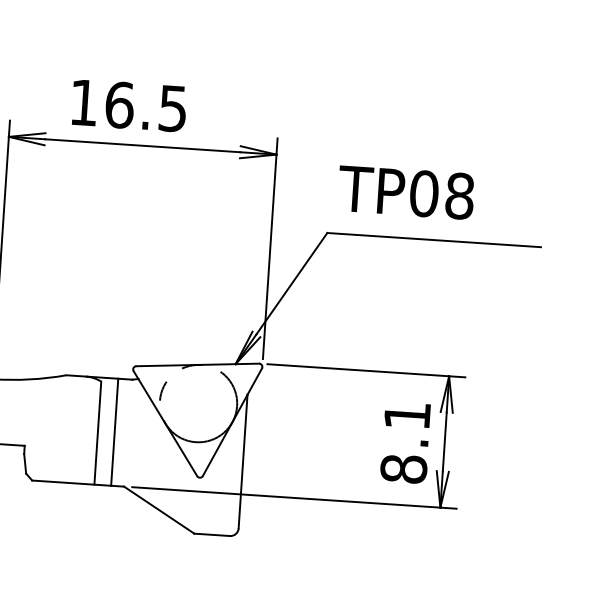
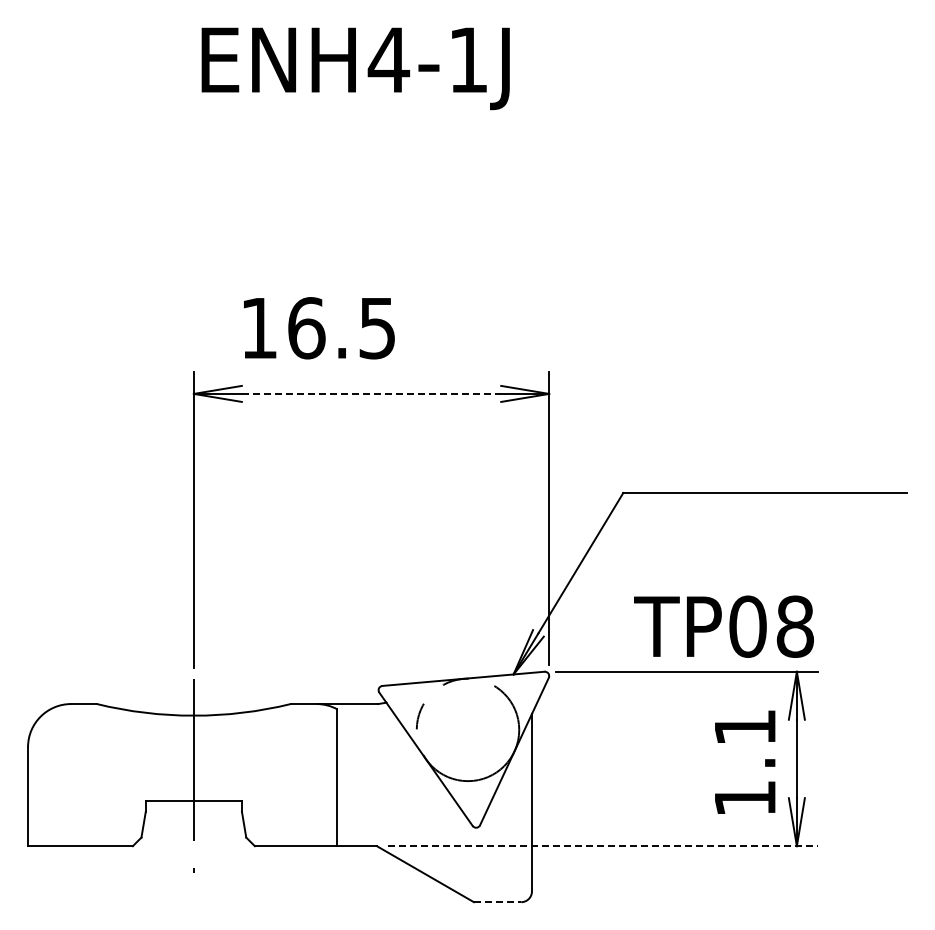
text: (129, 105) -> (319, 328), moved
line: (142, 145) -> (371, 393), solid -> dashed
text: (405, 192) -> (723, 626), moved
line: (114, 432) -> (359, 775), removed
text: (404, 468) -> (745, 797), 8.1 -> 1.1
line: (294, 498) -> (603, 846), solid -> dashed
line: (212, 535) -> (497, 902), solid -> dashed

